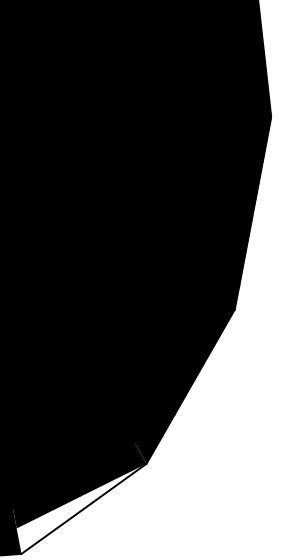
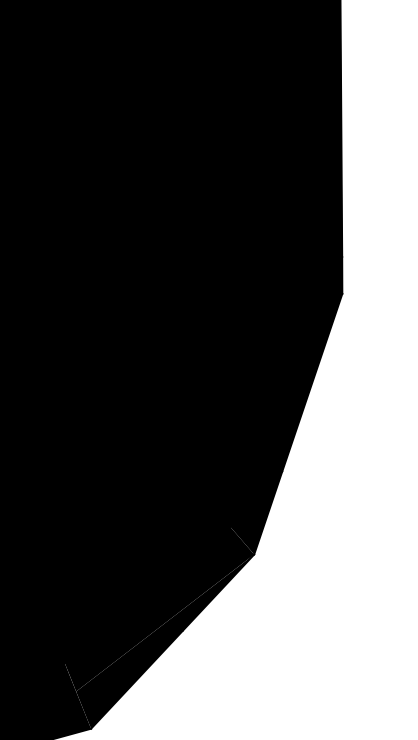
fill: (81, 508) -> (168, 641), added

